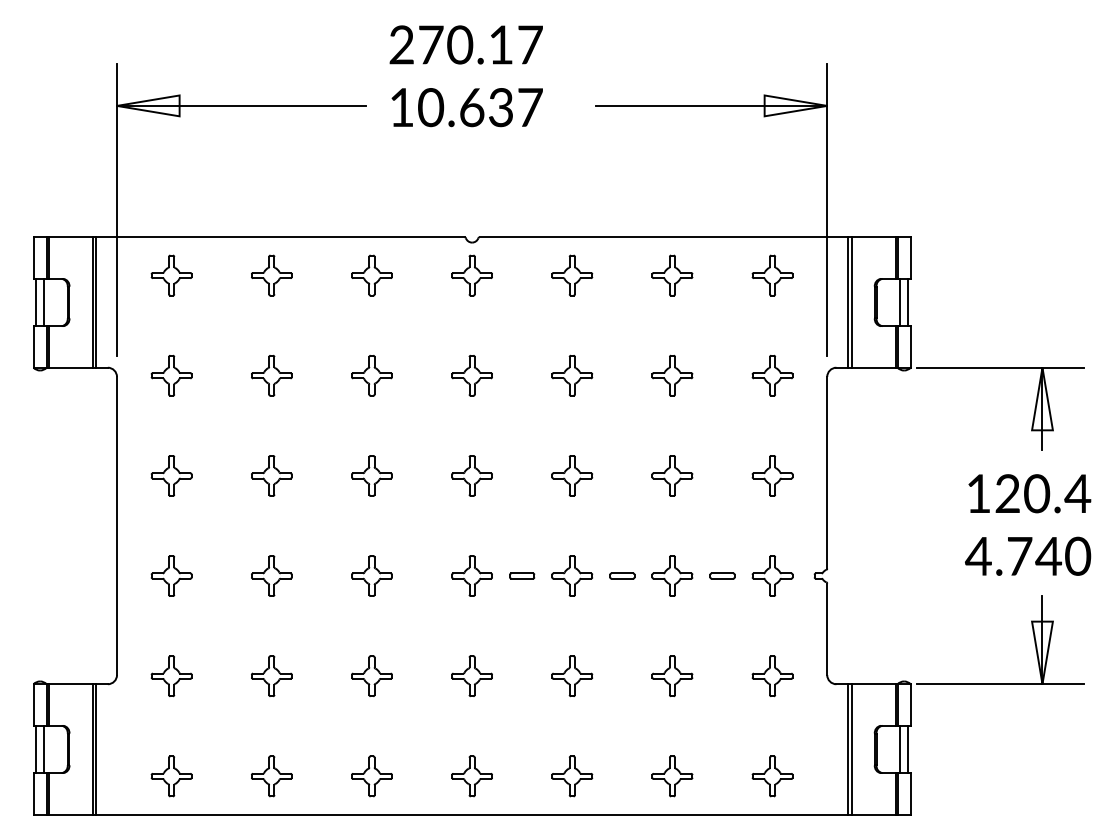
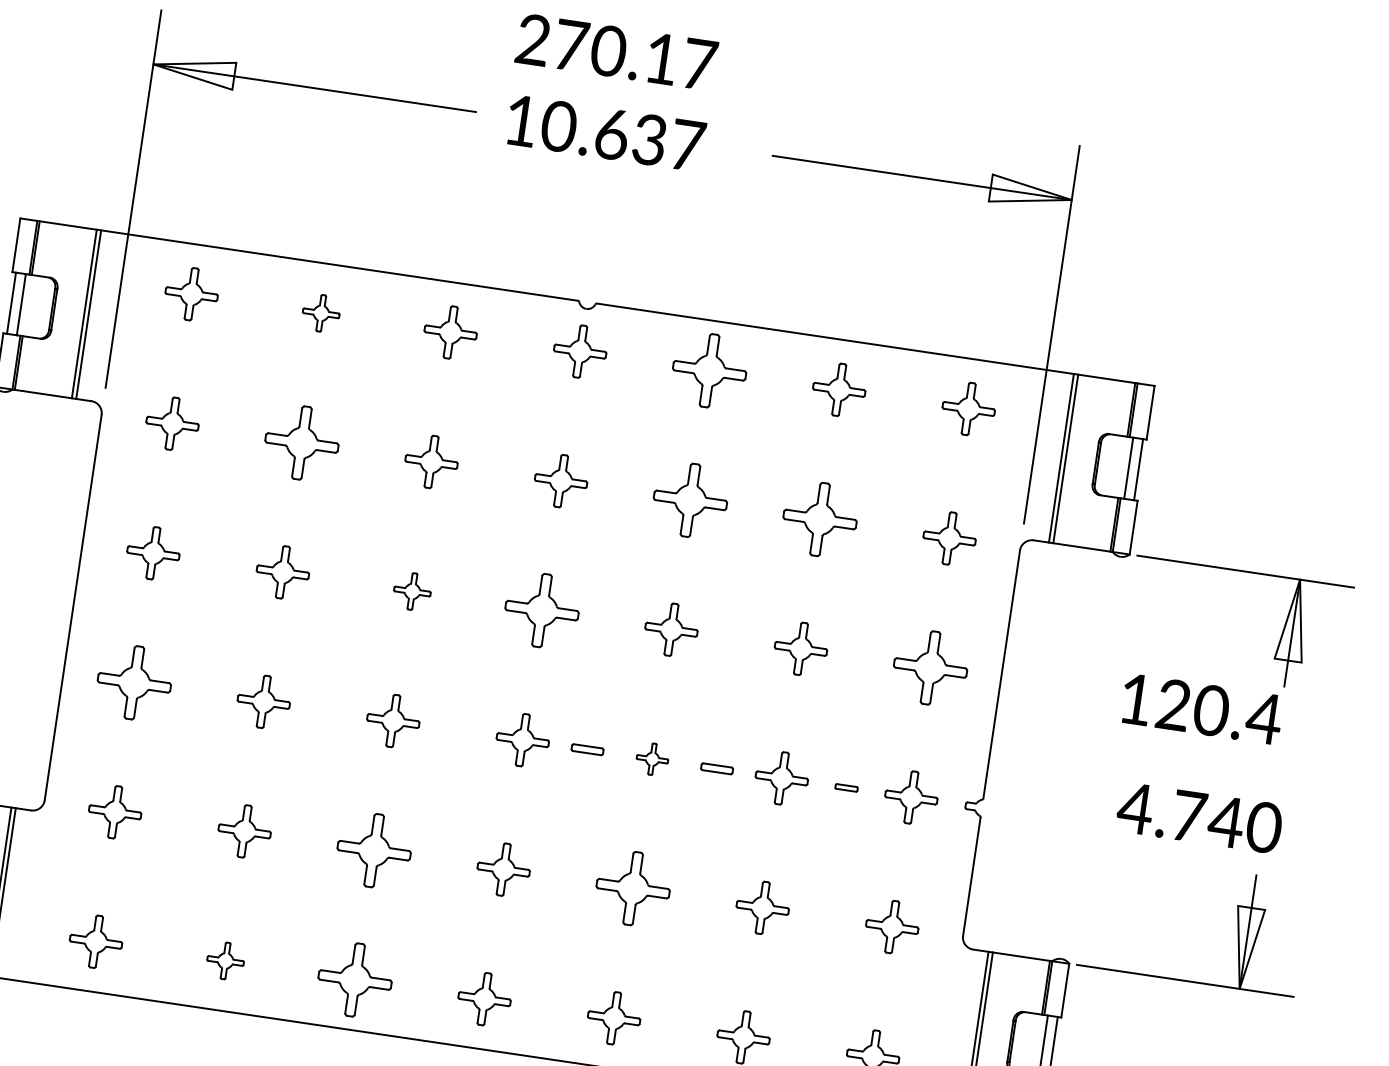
part: (271, 275) -> (320, 313), size x0.7
part: (572, 275) -> (709, 370), size x1.4
part: (271, 375) -> (301, 442), size x1.4
part: (572, 375) -> (690, 499), size x1.4
part: (672, 375) -> (820, 519), size x1.4
part: (371, 475) -> (411, 590), size x0.7
part: (471, 475) -> (541, 609), size x1.4
part: (772, 475) -> (930, 667), size x1.4
text: (1029, 493) -> (1201, 708), moved
text: (1028, 555) -> (1200, 816), moved
part: (171, 575) -> (134, 682), size x1.4
part: (572, 575) -> (652, 758), size x0.6
part: (722, 575) -> (846, 787), size x0.7
part: (371, 675) -> (373, 849), size x1.4
part: (572, 676) -> (633, 889), size x1.4
part: (271, 776) -> (225, 961), size x0.7
part: (371, 776) -> (354, 980), size x1.4

